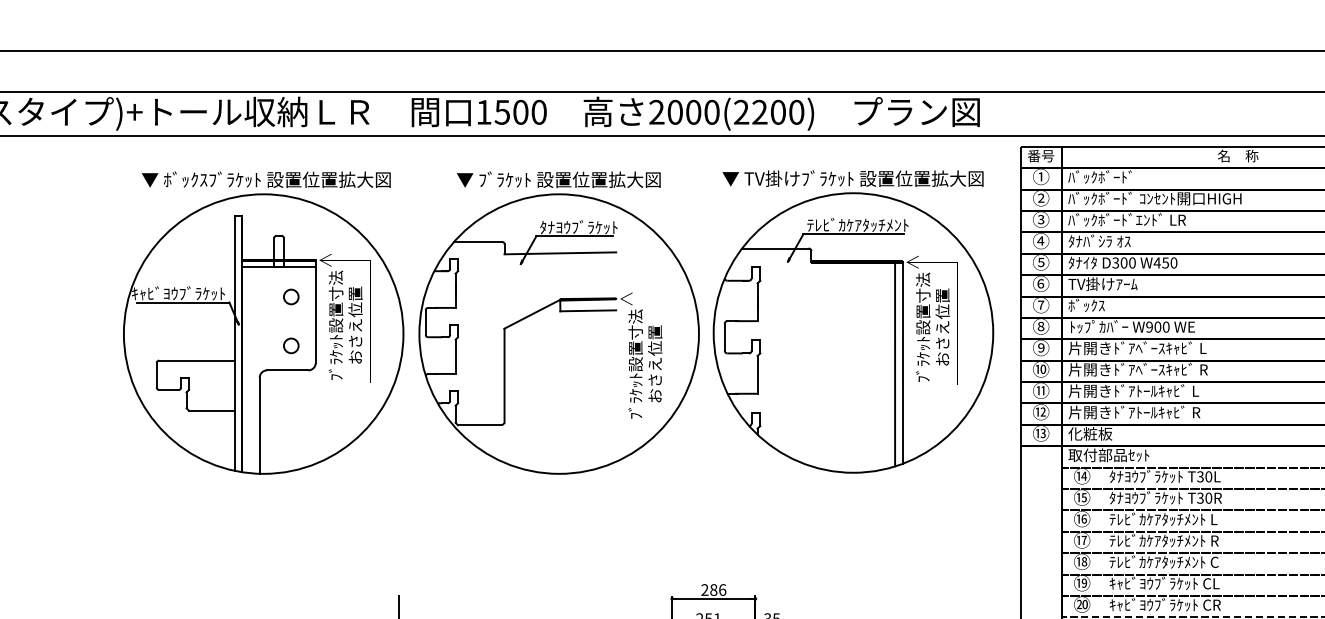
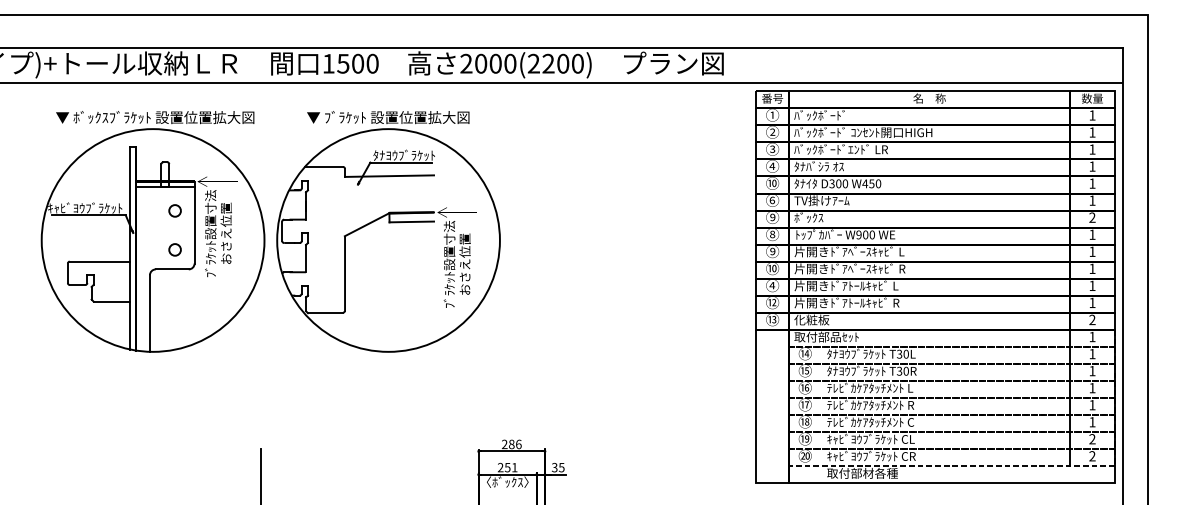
text: (1040, 262) -> (772, 183), ⑤ -> ⑩
text: (1040, 305) -> (772, 217), ⑦ -> ⑨
part: (852, 321) -> (622, 230), removed
text: (1040, 390) -> (772, 285), ⑪ -> ④

